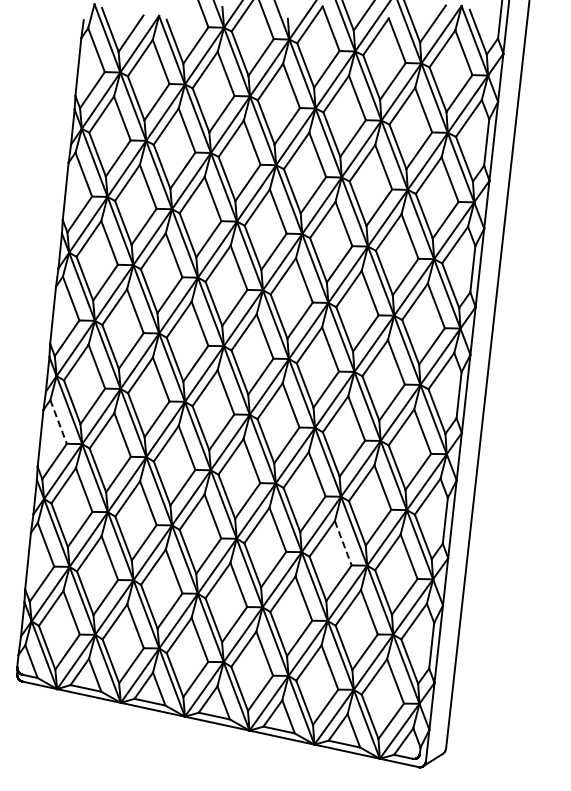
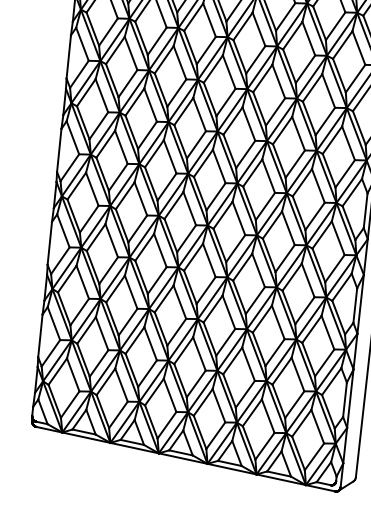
line: (58, 422) -> (63, 231), dashed -> solid
line: (343, 543) -> (278, 322), dashed -> solid

